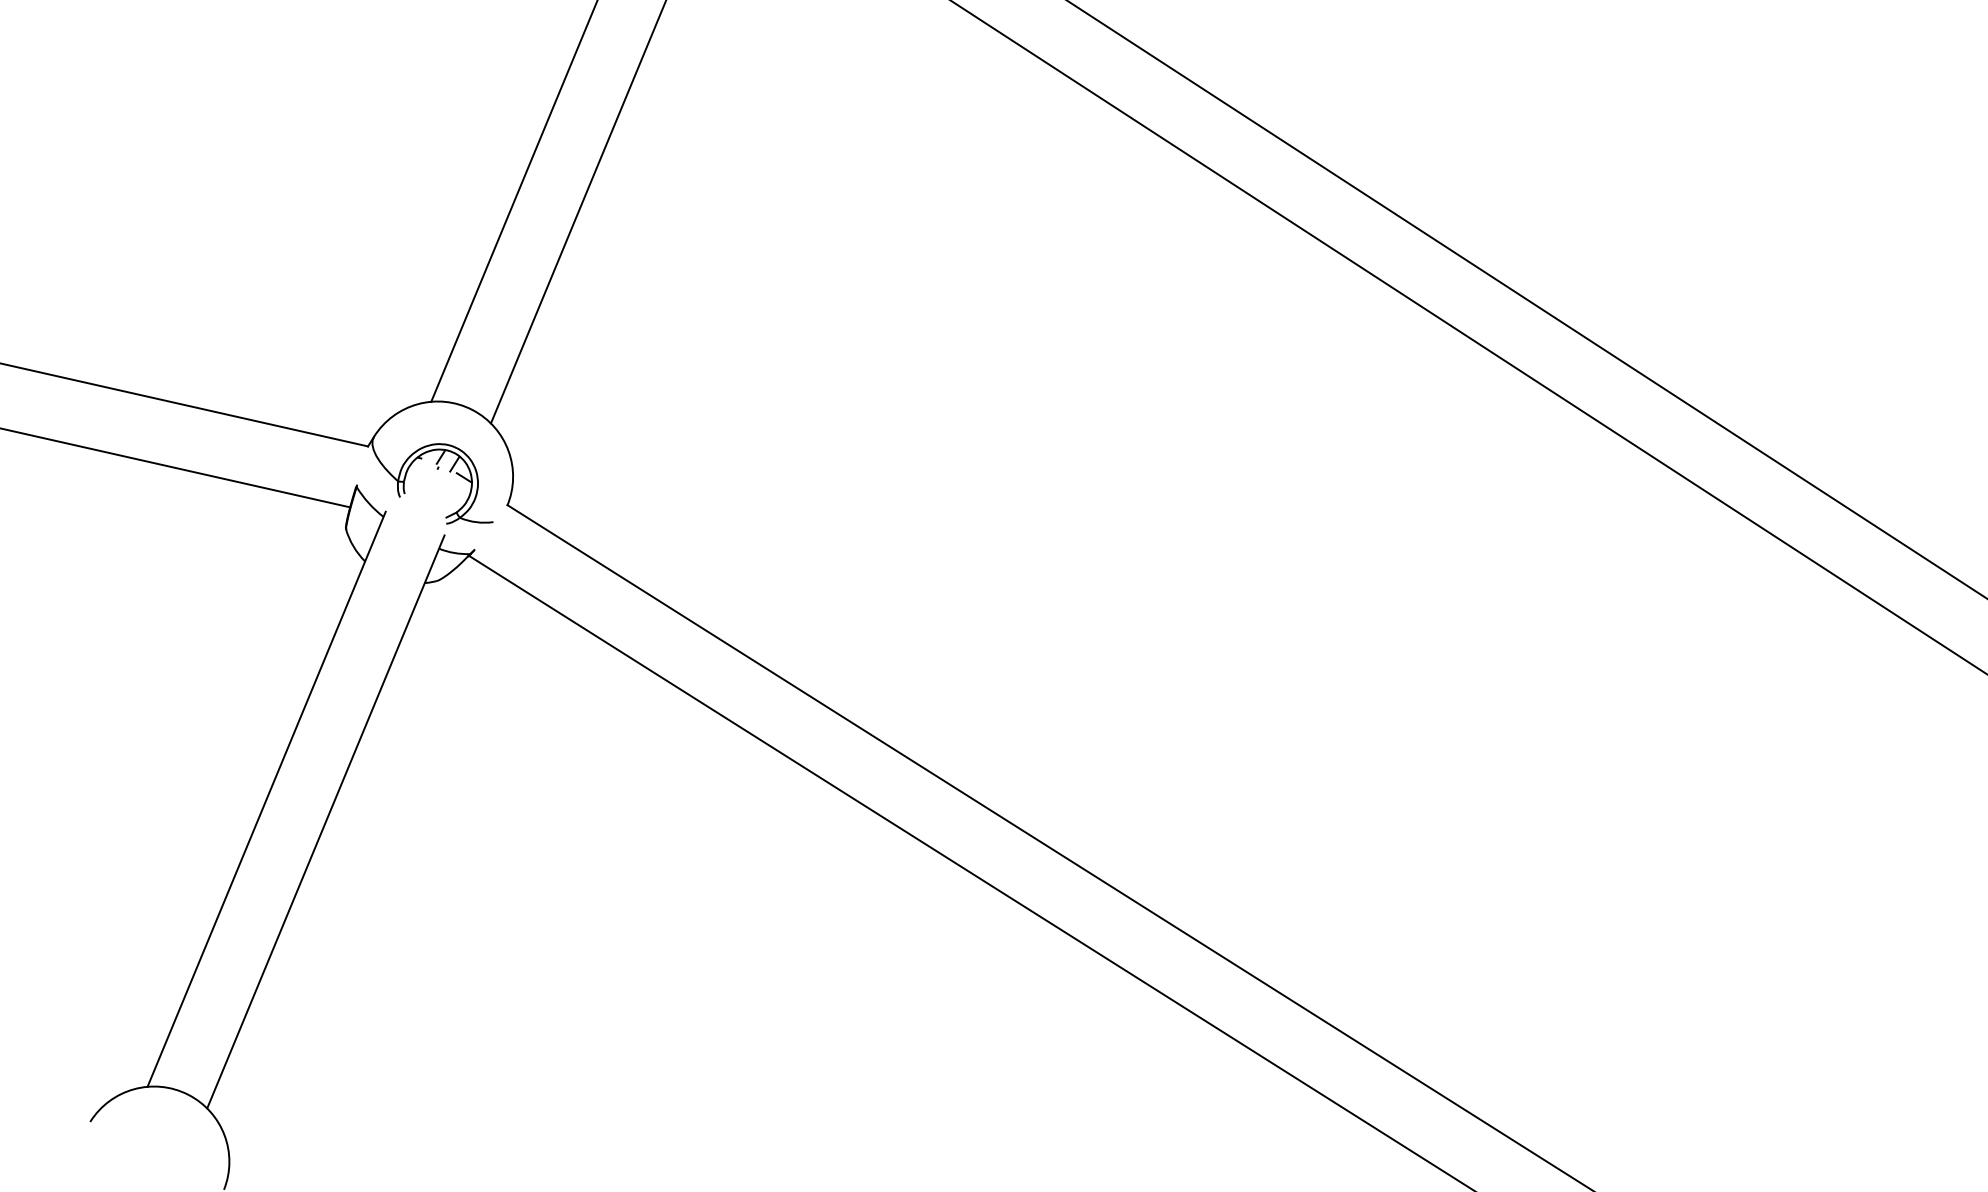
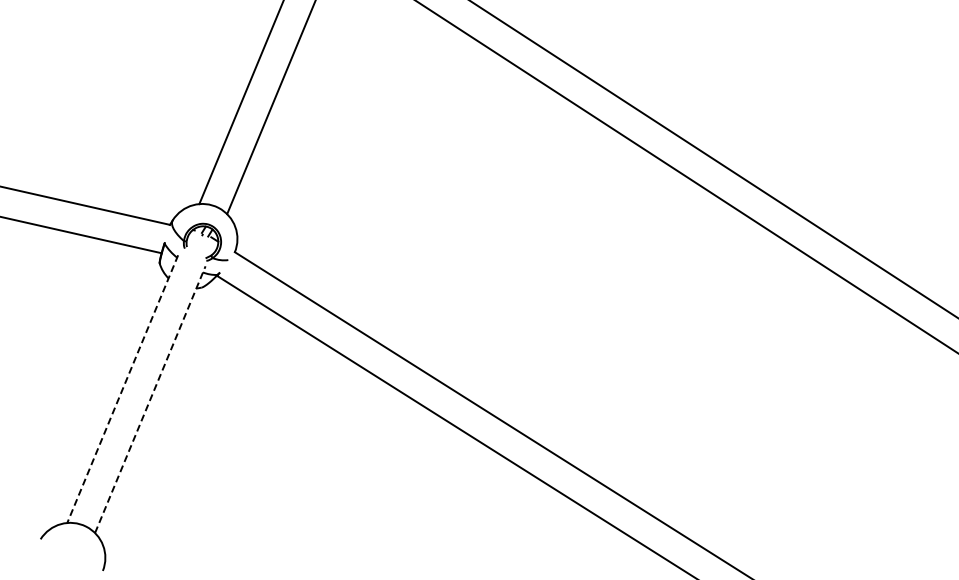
line: (266, 800) -> (122, 389), solid -> dashed
line: (326, 821) -> (150, 399), solid -> dashed

